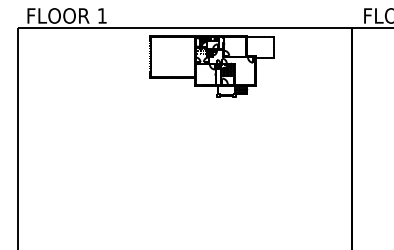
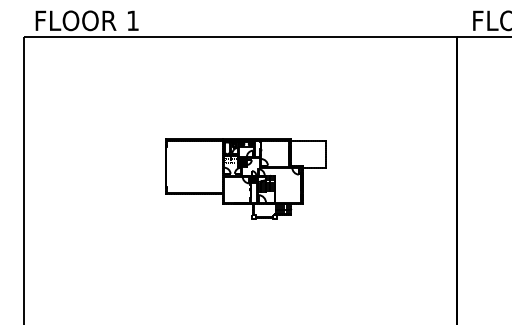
part: (212, 65) -> (245, 178), moved

